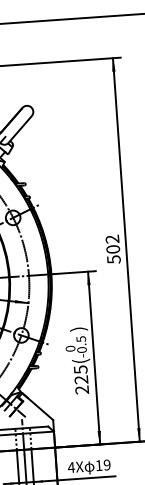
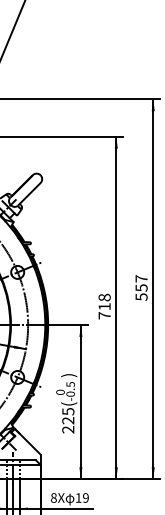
text: (113, 249) -> (104, 306), 502 -> 718
text: (70, 466) -> (53, 497), 4X -> 8X

